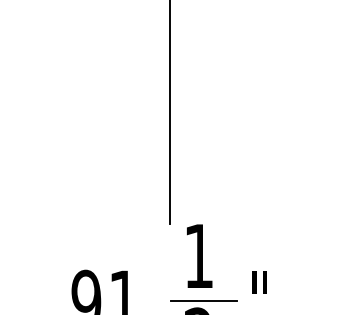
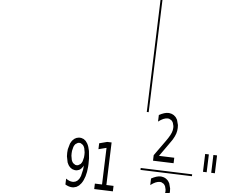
text: (198, 255) -> (166, 137), 1 -> 2

